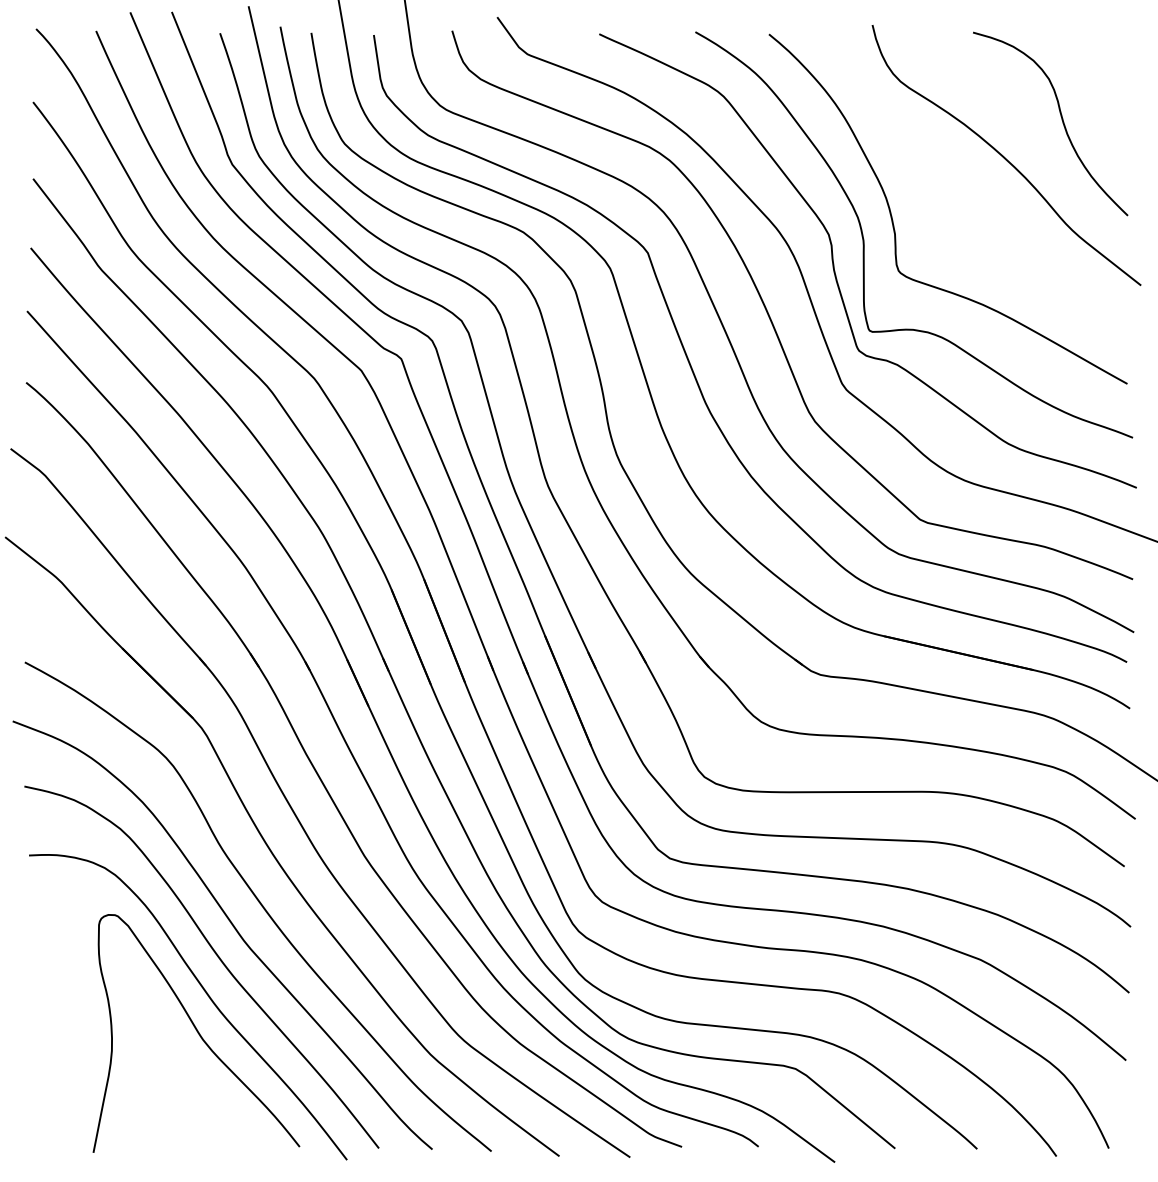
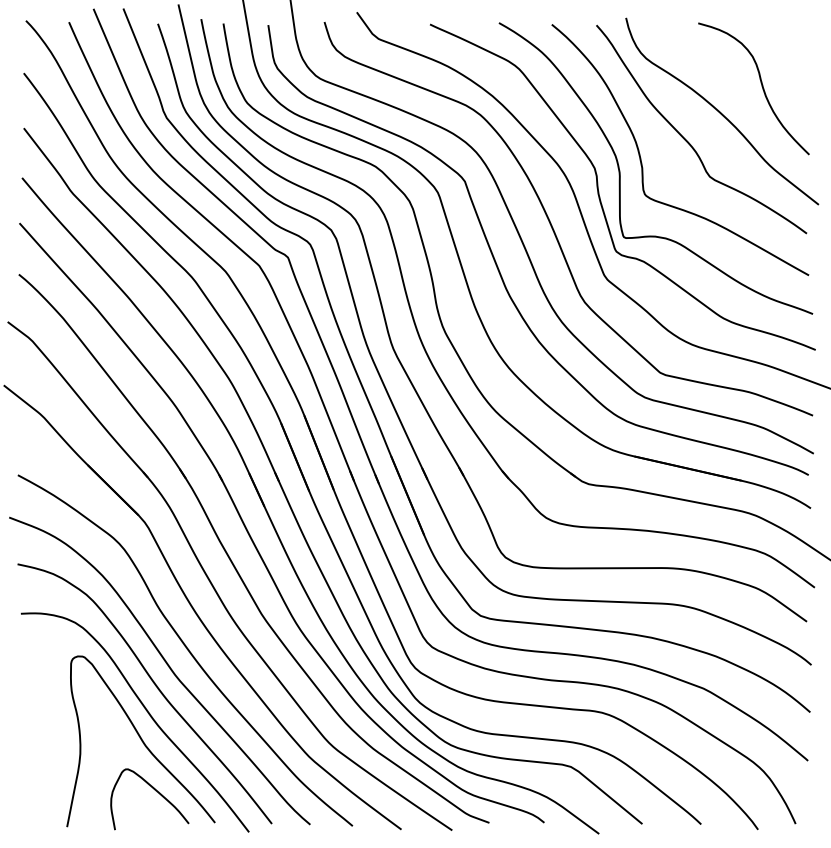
curve: (959, 197) -> (688, 141), added
curve: (215, 1101) -> (154, 790), added

